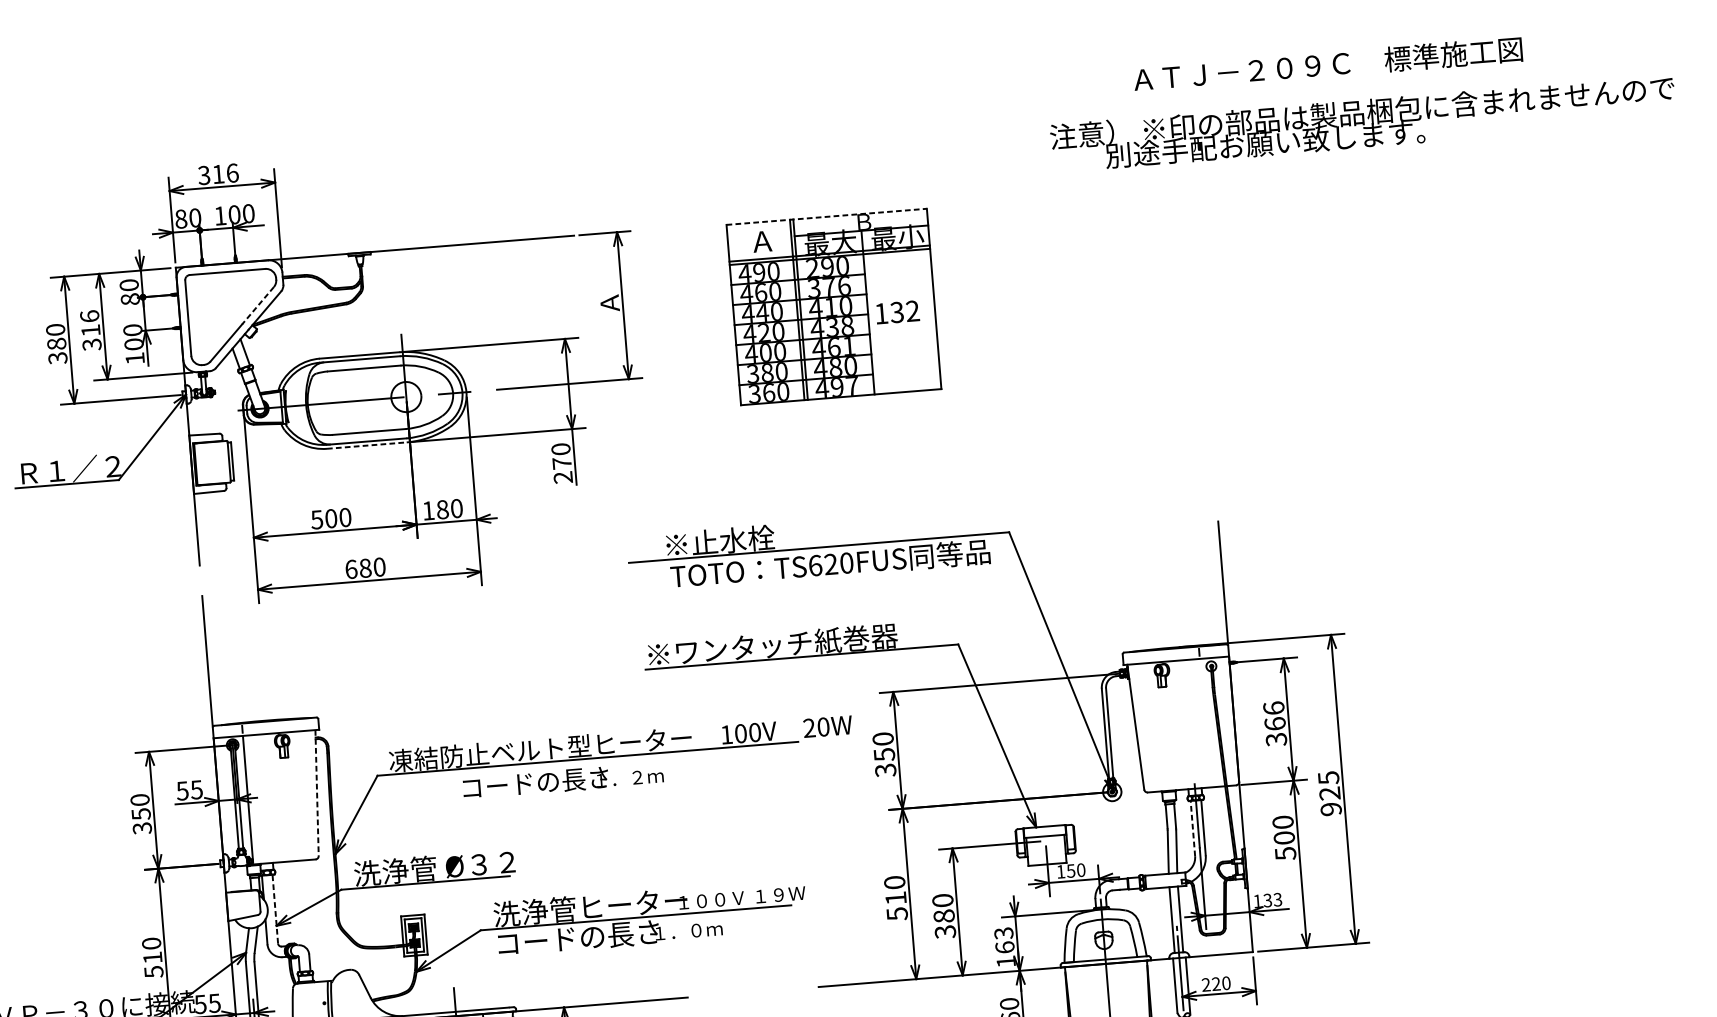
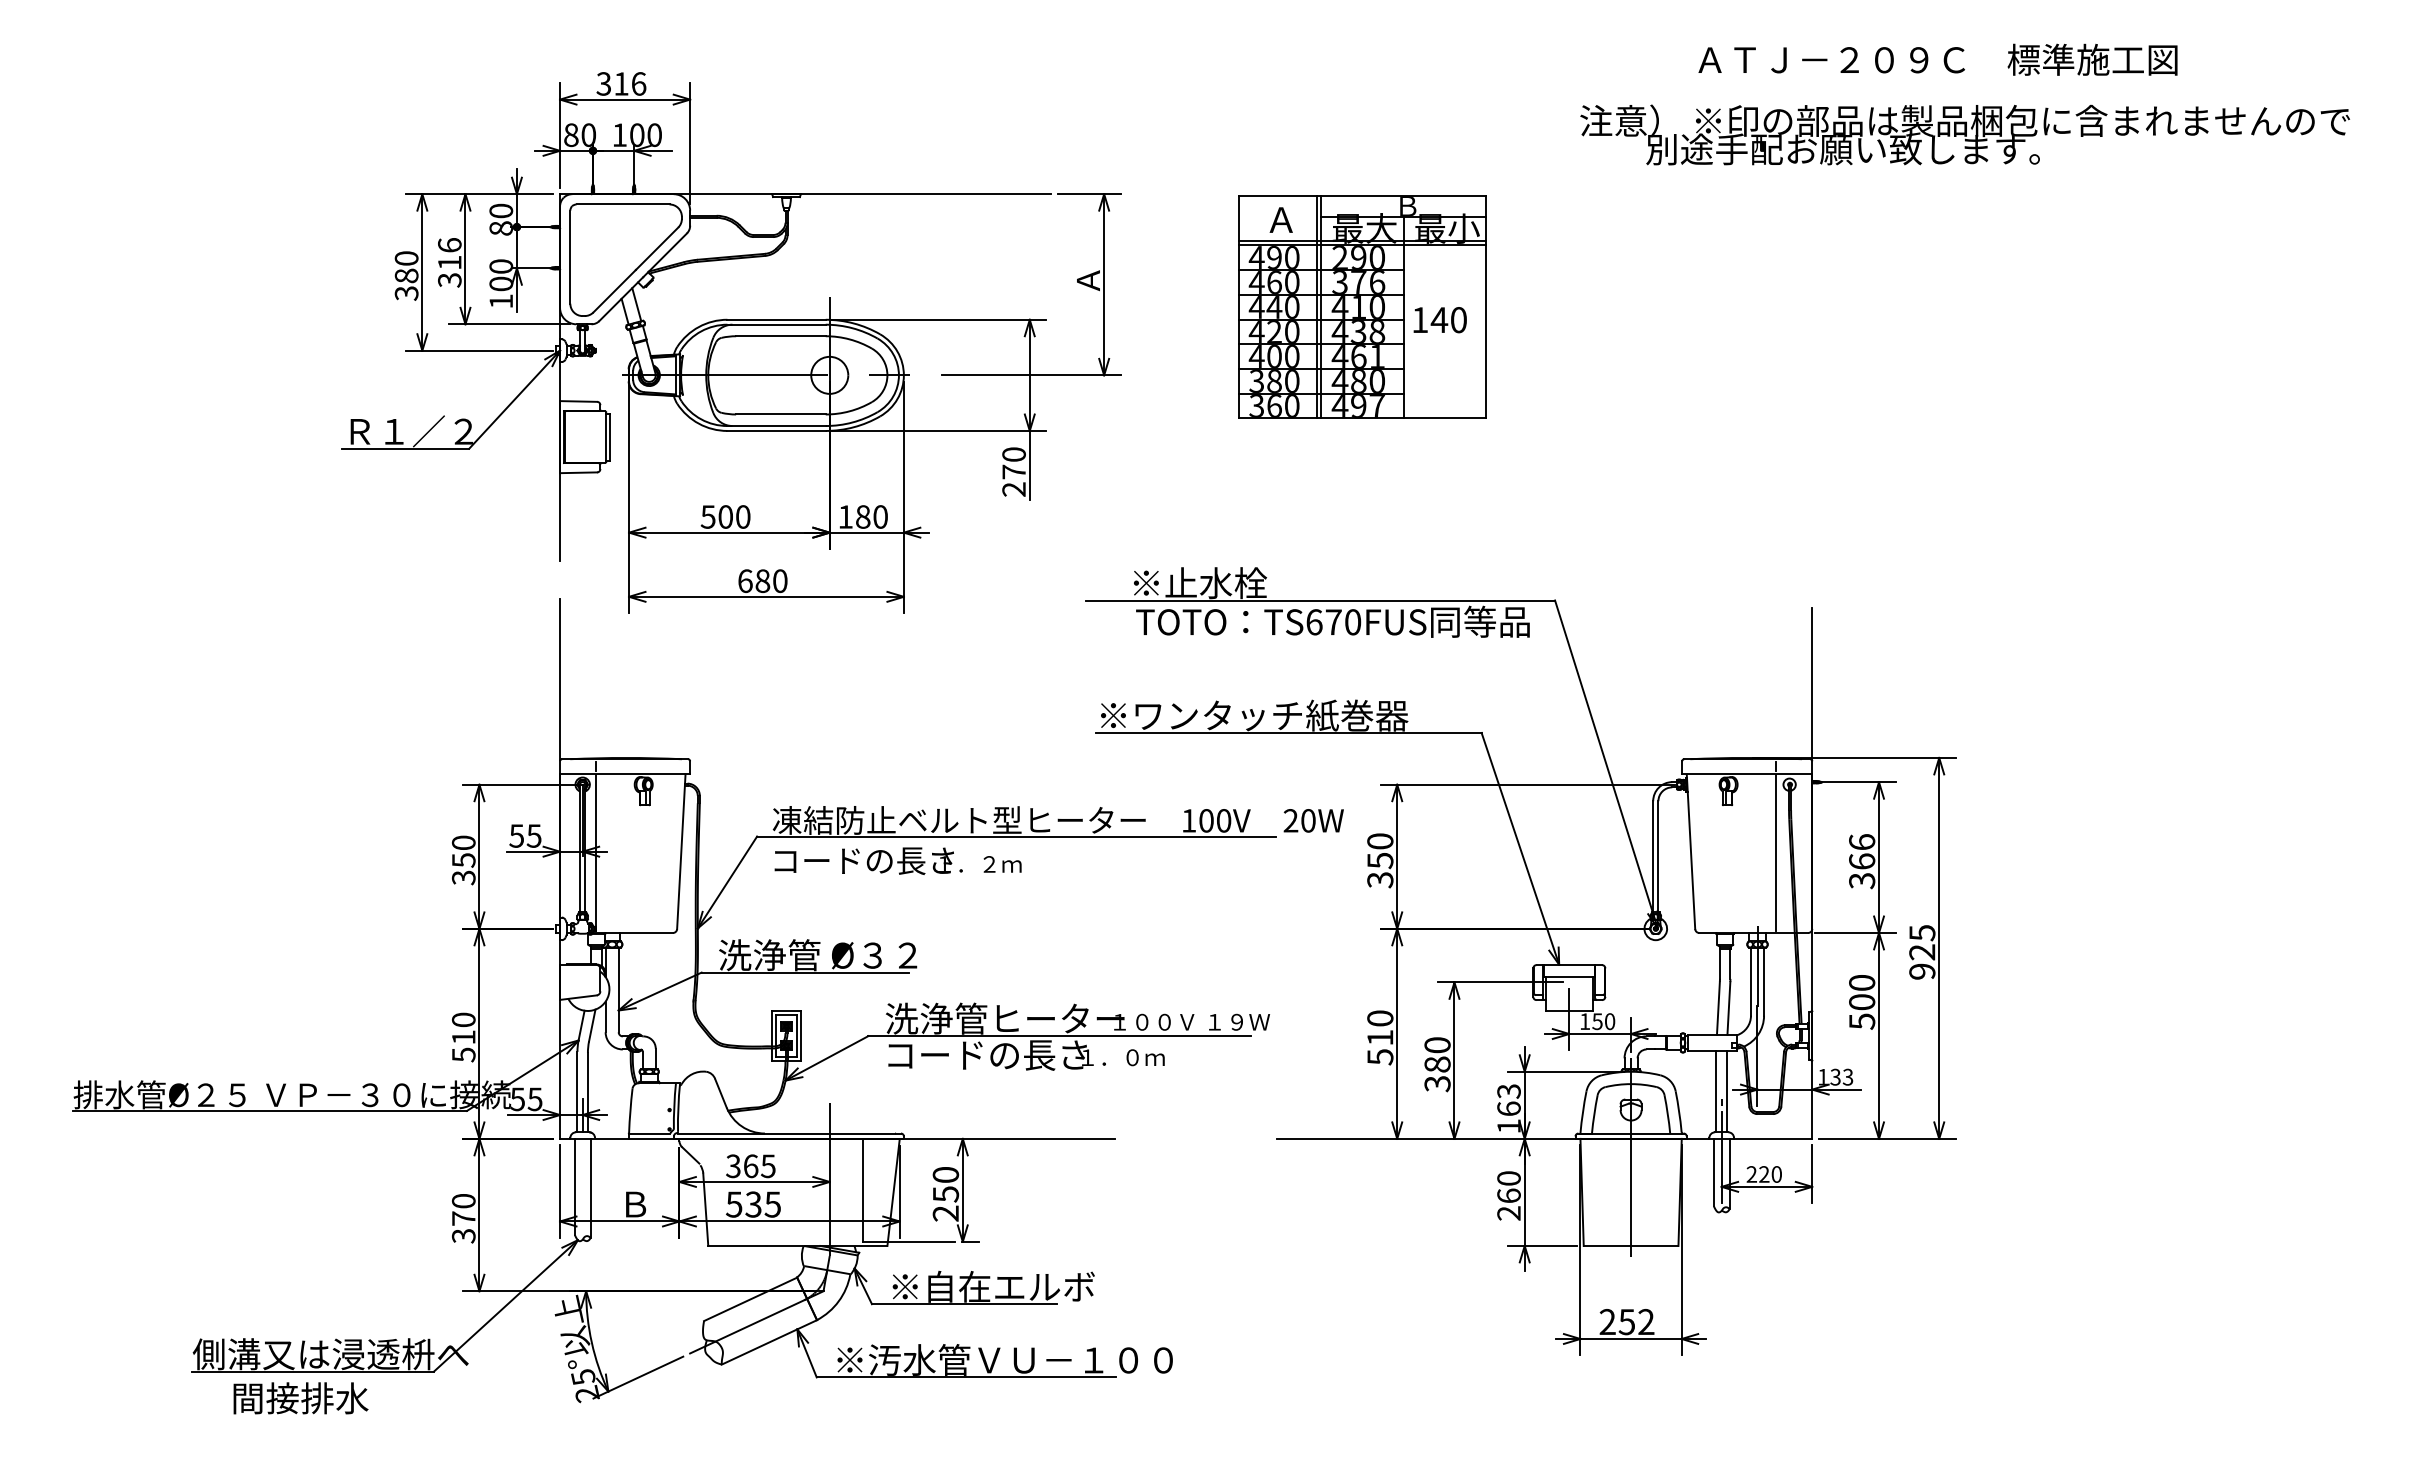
text: (1327, 64) -> (1937, 59), moved
text: (1362, 123) -> (1964, 134), moved
line: (826, 217) -> (1362, 196), dashed -> solid
line: (257, 306) -> (656, 249), dashed -> solid
text: (904, 312) -> (1448, 320), 132 -> 140
line: (367, 445) -> (777, 430), dashed -> solid
text: (830, 563) -> (1333, 621), TS620FUS -> TS670FUS
line: (1205, 722) -> (1776, 852), added
text: (562, 780) -> (897, 860), moved
line: (317, 793) -> (681, 852), dashed -> solid
line: (1192, 828) -> (1750, 981), dashed -> solid
line: (275, 908) -> (618, 989), dashed -> solid

